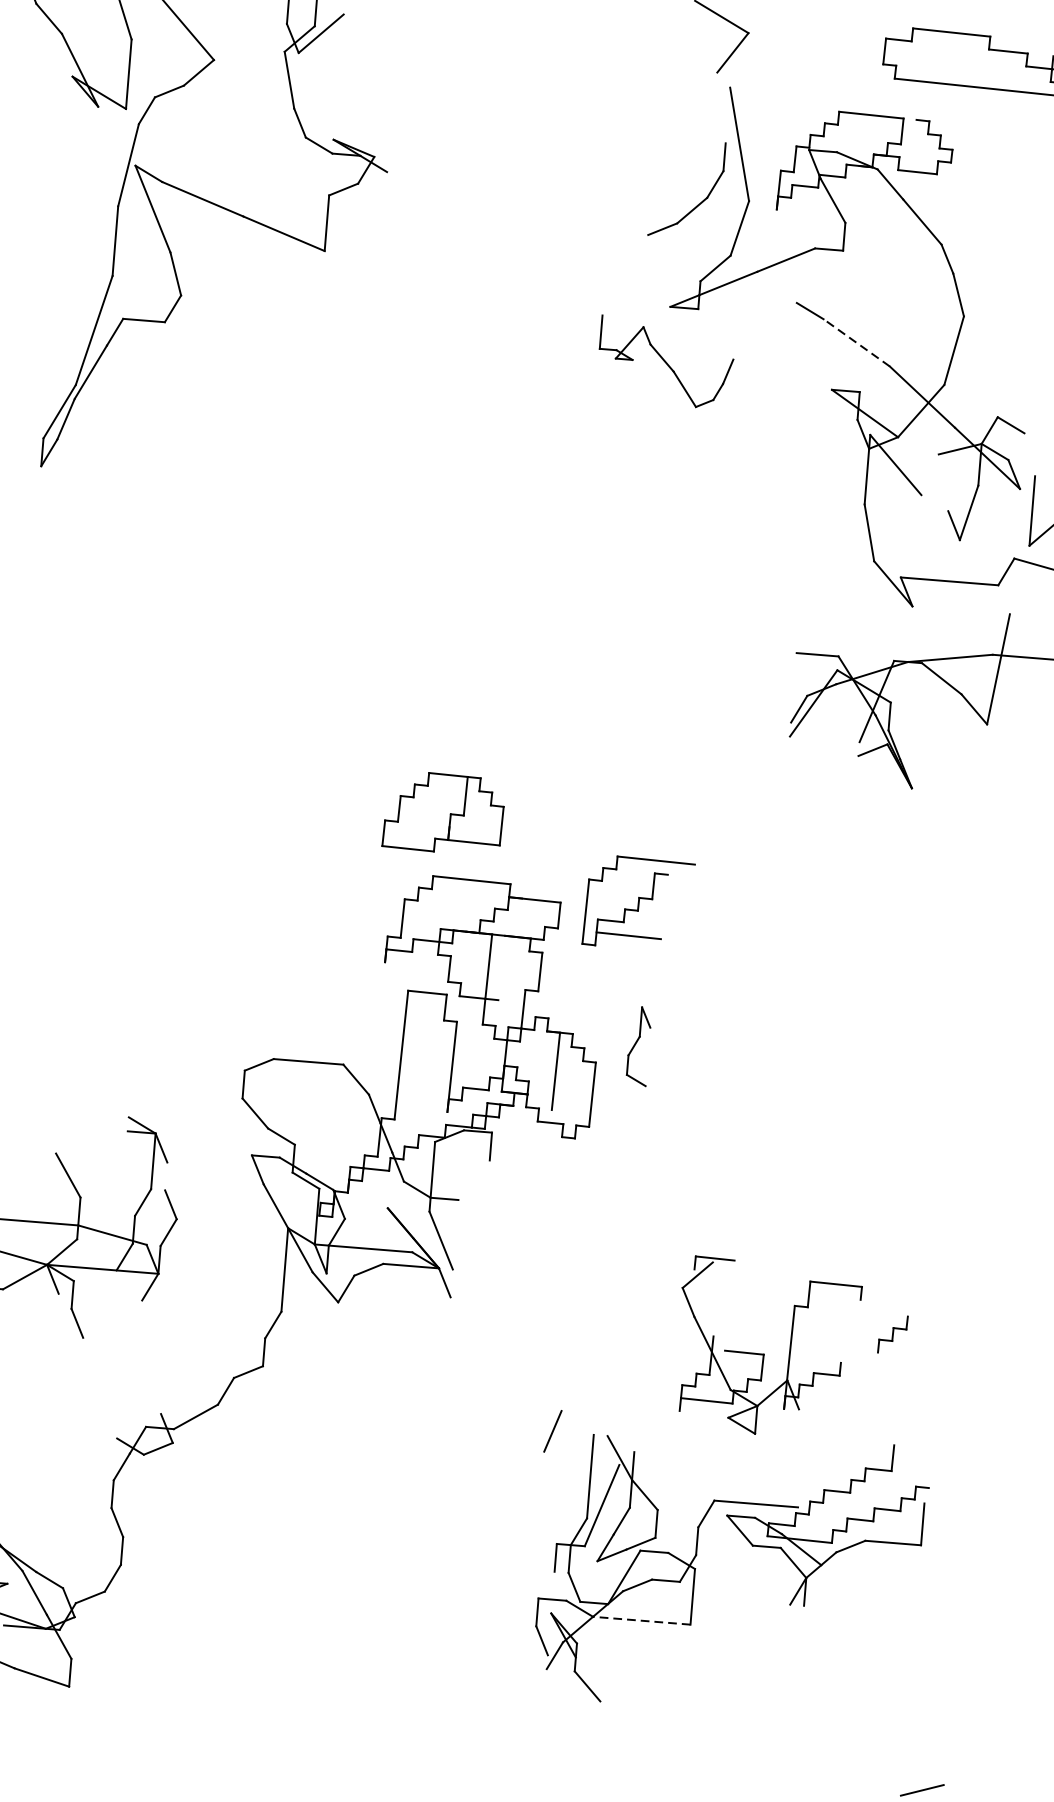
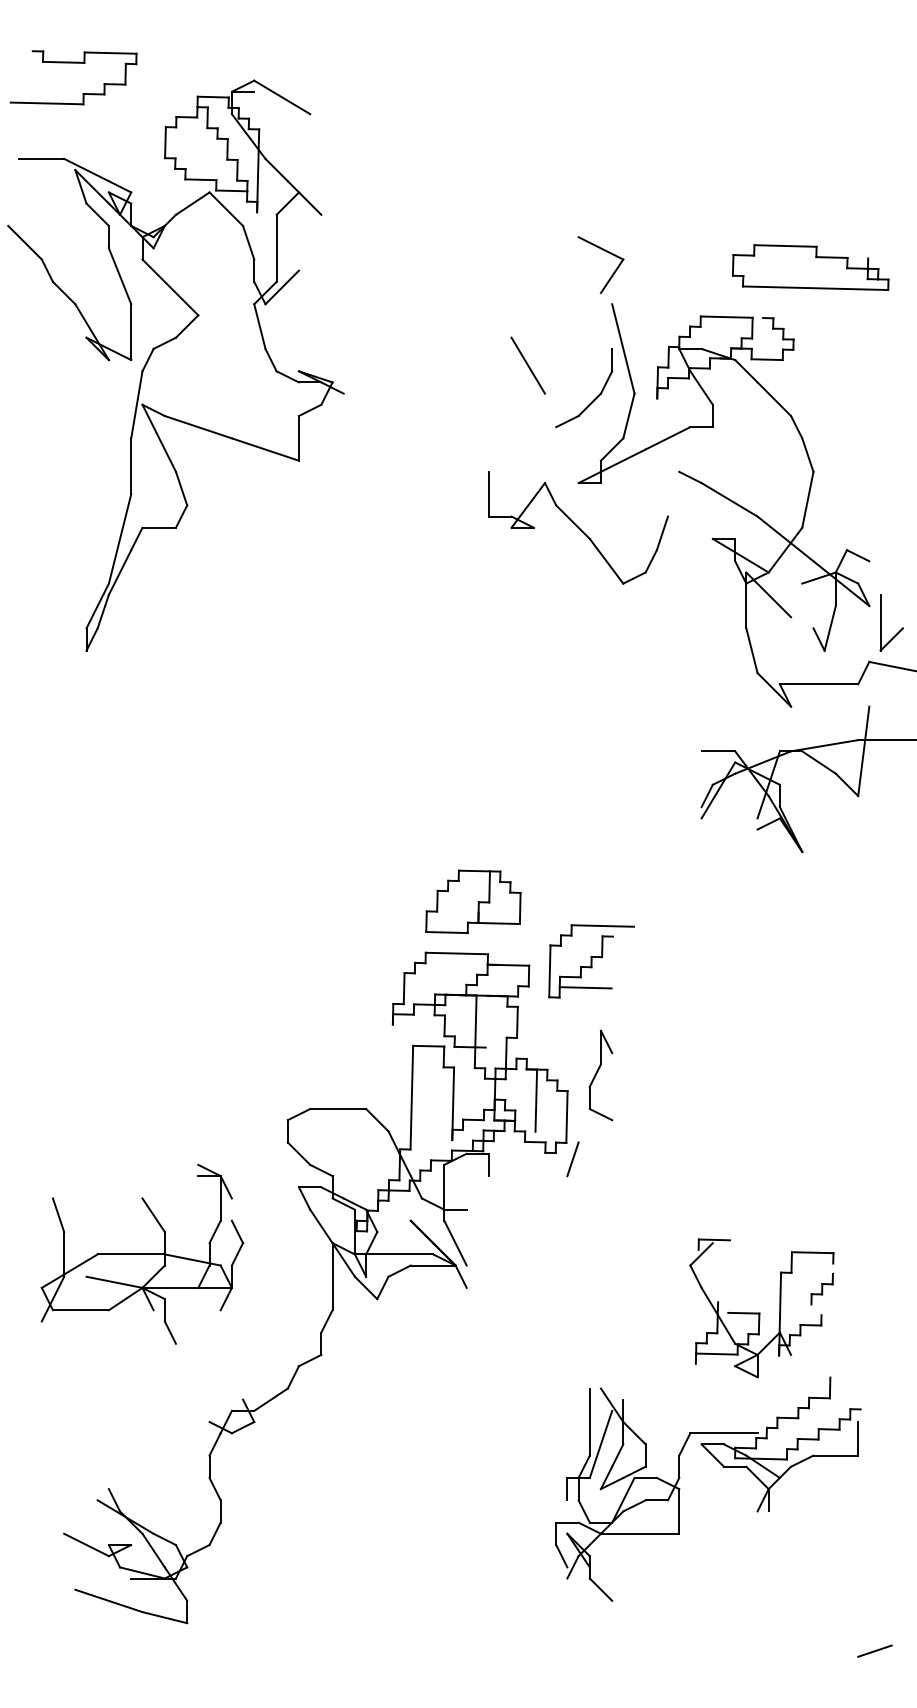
line: (619, 155) -> (528, 365), added
line: (856, 342) -> (729, 499), dashed -> solid
part: (665, 362) -> (578, 527), size x1.67
part: (444, 812) -> (473, 901), moved
part: (638, 1046) -> (600, 1075), size x1.43
part: (766, 1348) -> (761, 1308), moved
line: (552, 1431) -> (572, 1159), moved
line: (641, 1620) -> (639, 1533), dashed -> solid

